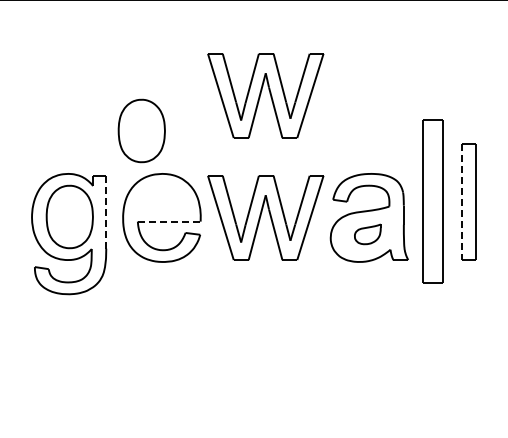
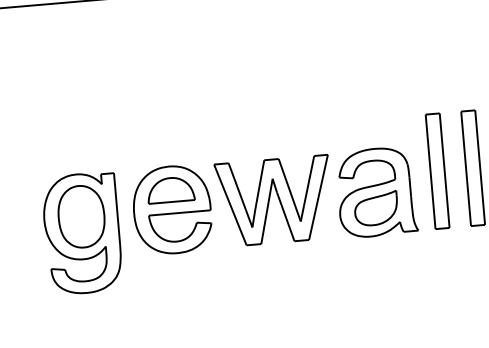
part: (265, 95) -> (263, 80), removed
part: (141, 130) -> (144, 125), removed
part: (161, 197) -> (170, 189), added
part: (432, 201) -> (437, 170), size x0.71
line: (461, 202) -> (465, 169), dashed -> solid
line: (106, 211) -> (117, 208), dashed -> solid
line: (169, 221) -> (180, 212), dashed -> solid
part: (367, 234) -> (376, 208), size x1.67

